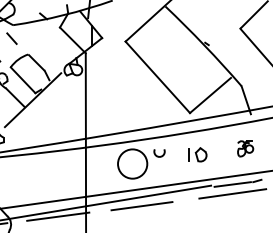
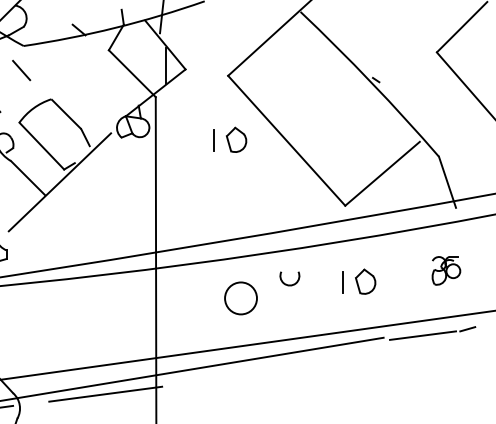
part: (126, 76) -> (229, 139), added
circle: (132, 163) -> (240, 297), size x0.6
line: (232, 193) -> (422, 351), removed
line: (141, 206) -> (257, 375), removed

